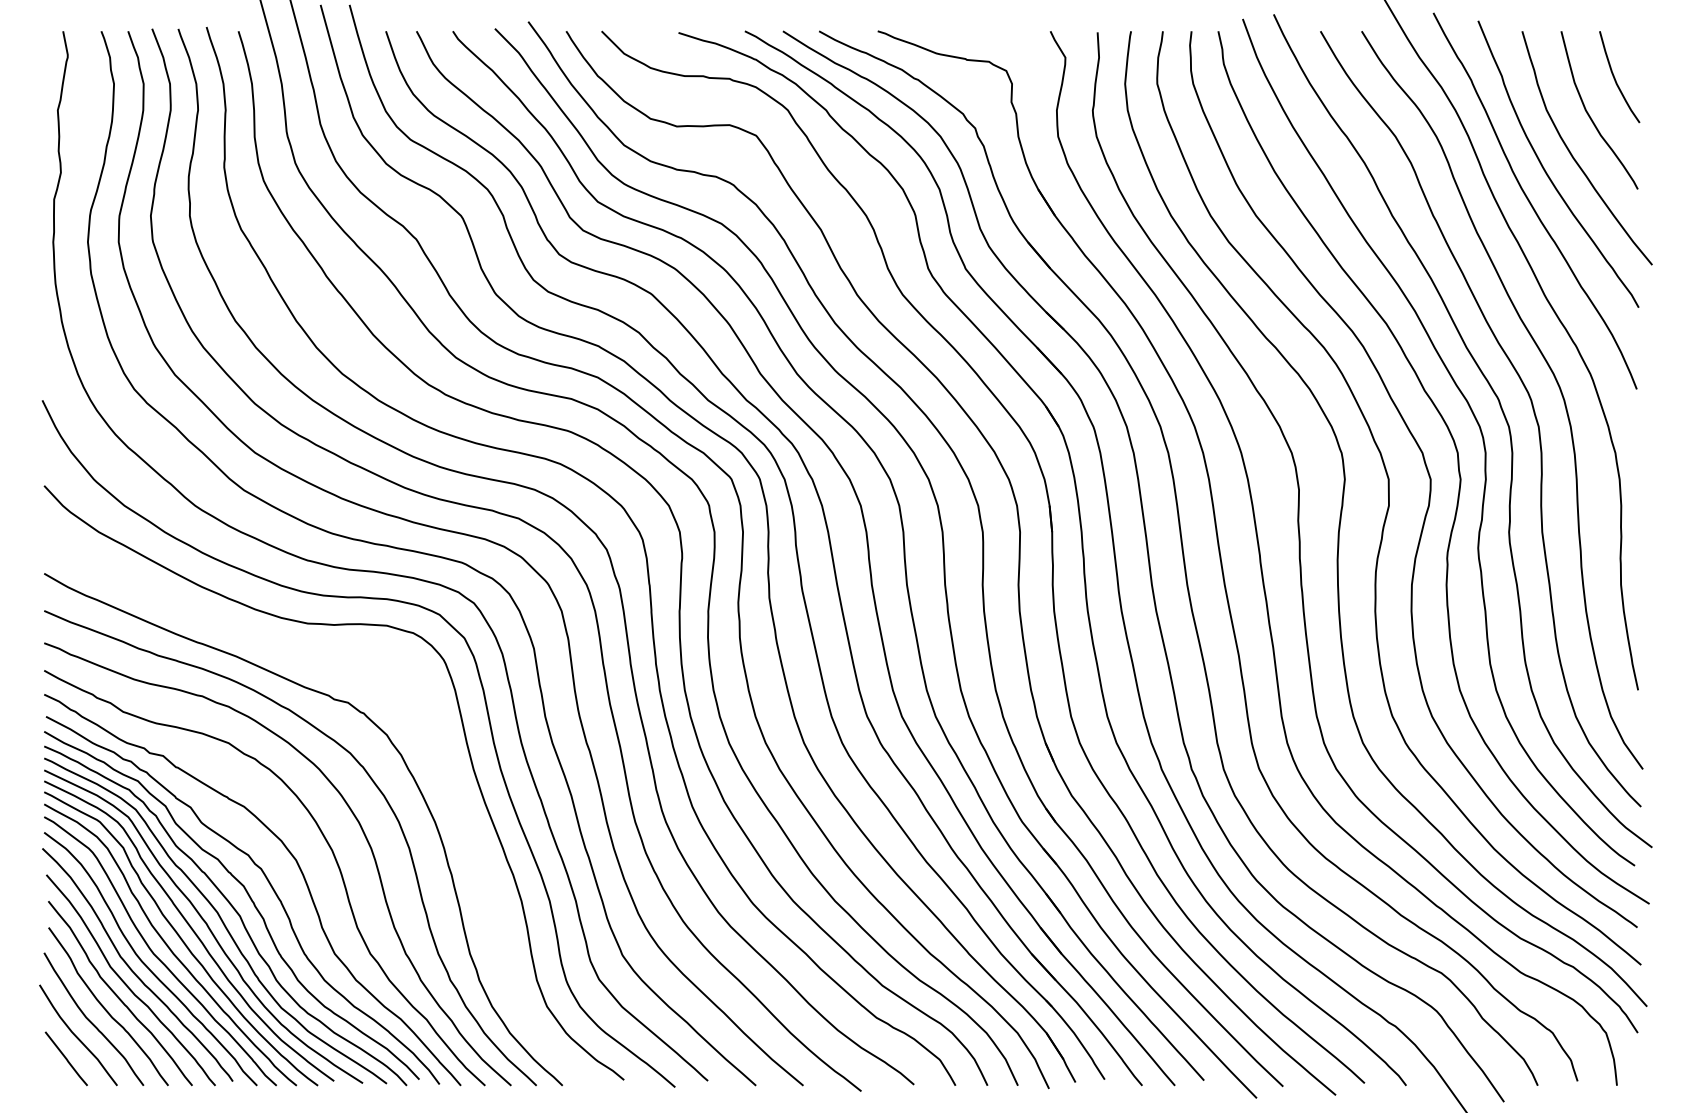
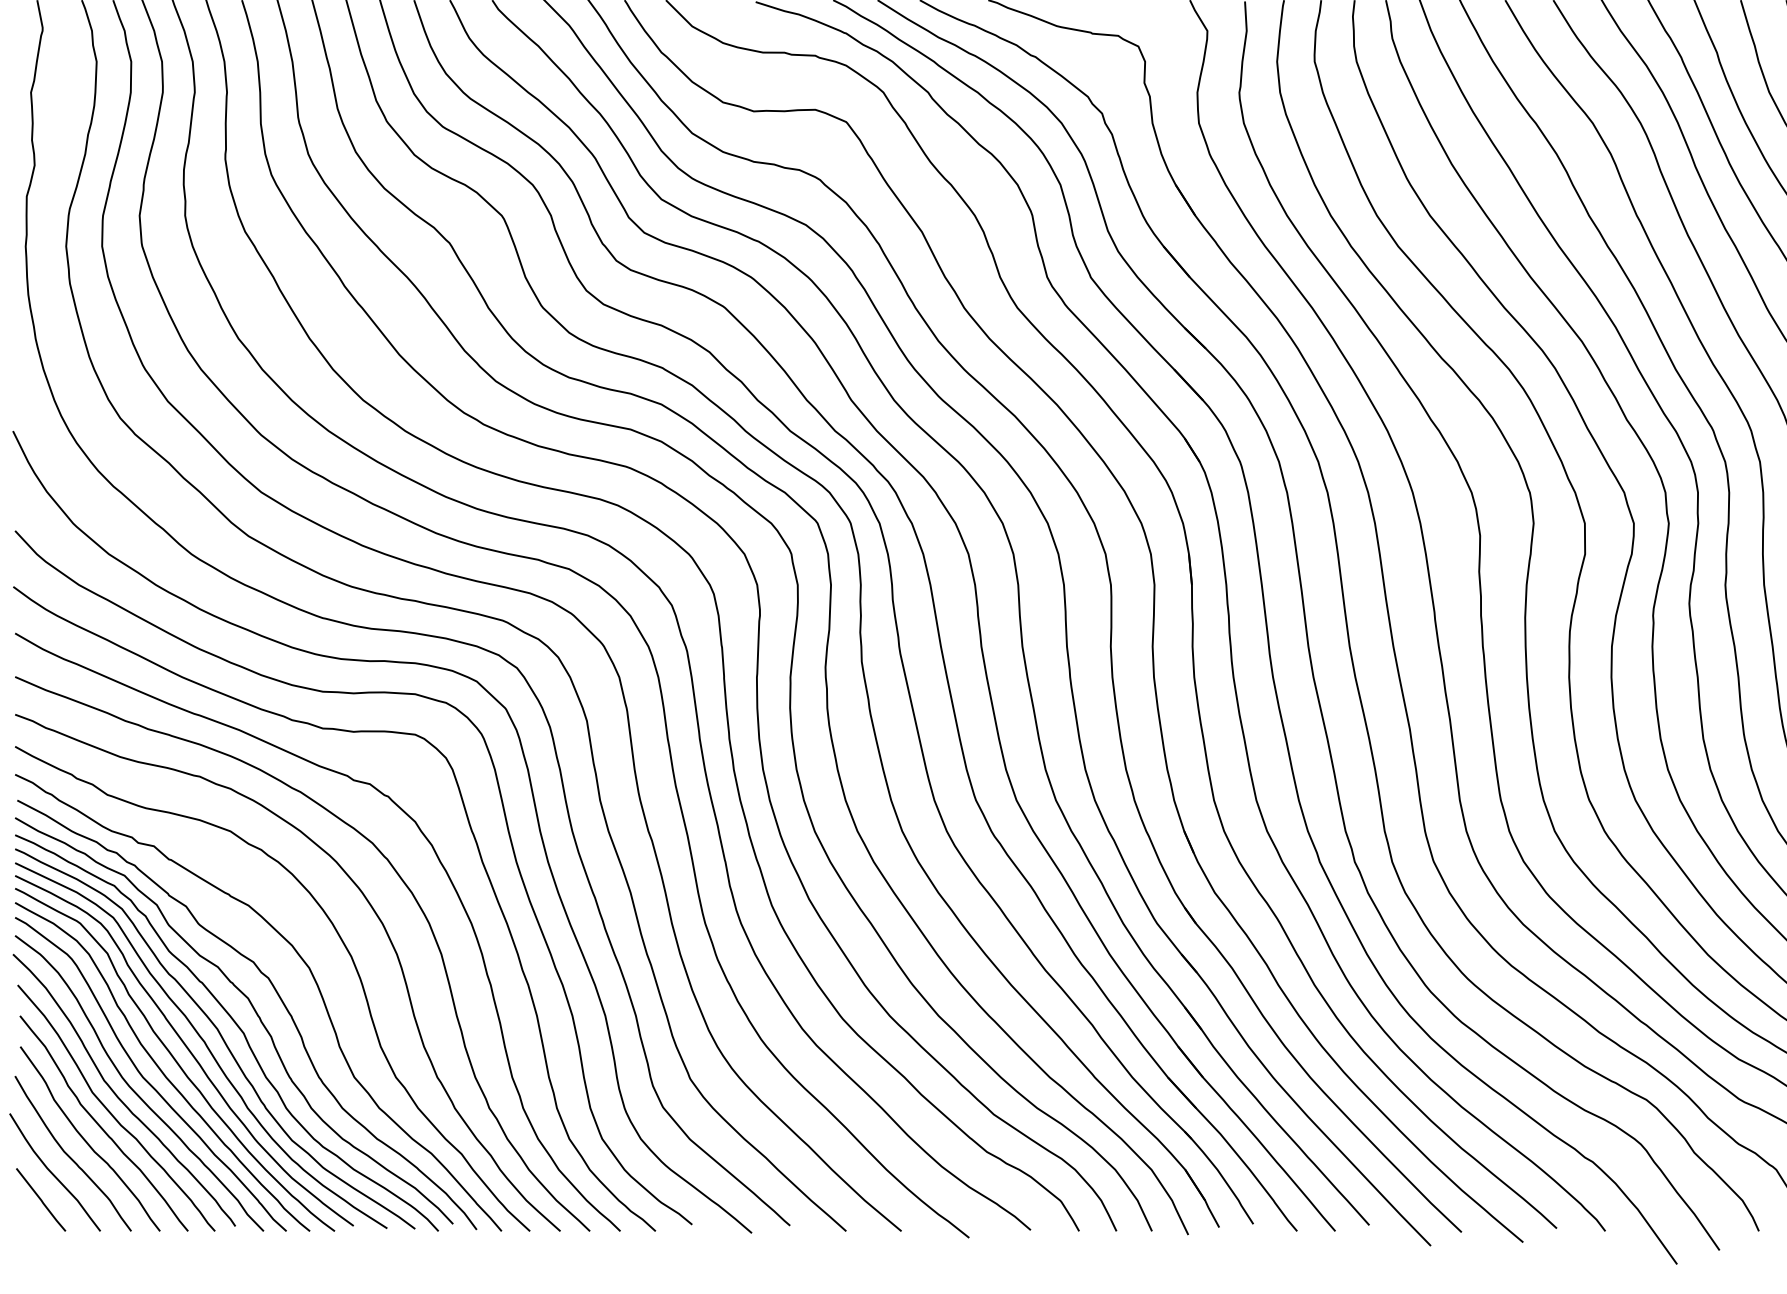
curve: (443, 770) -> (481, 863), added

